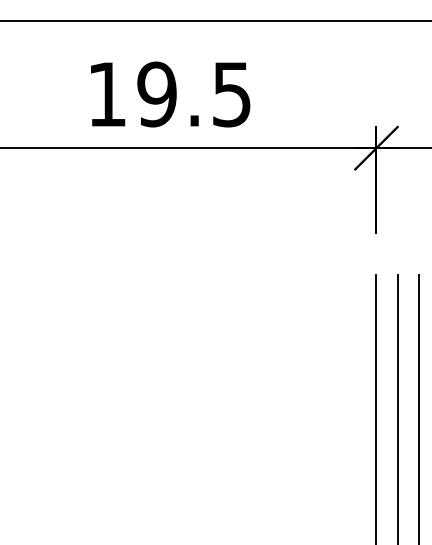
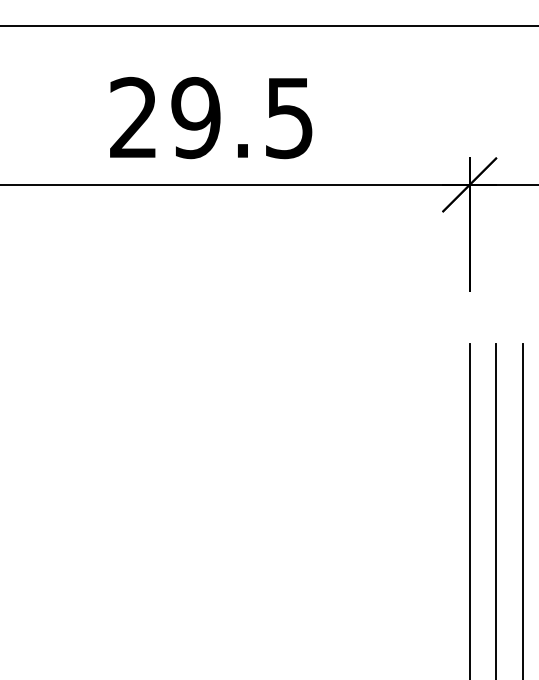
text: (106, 93) -> (132, 116), 19.5 -> 29.5

